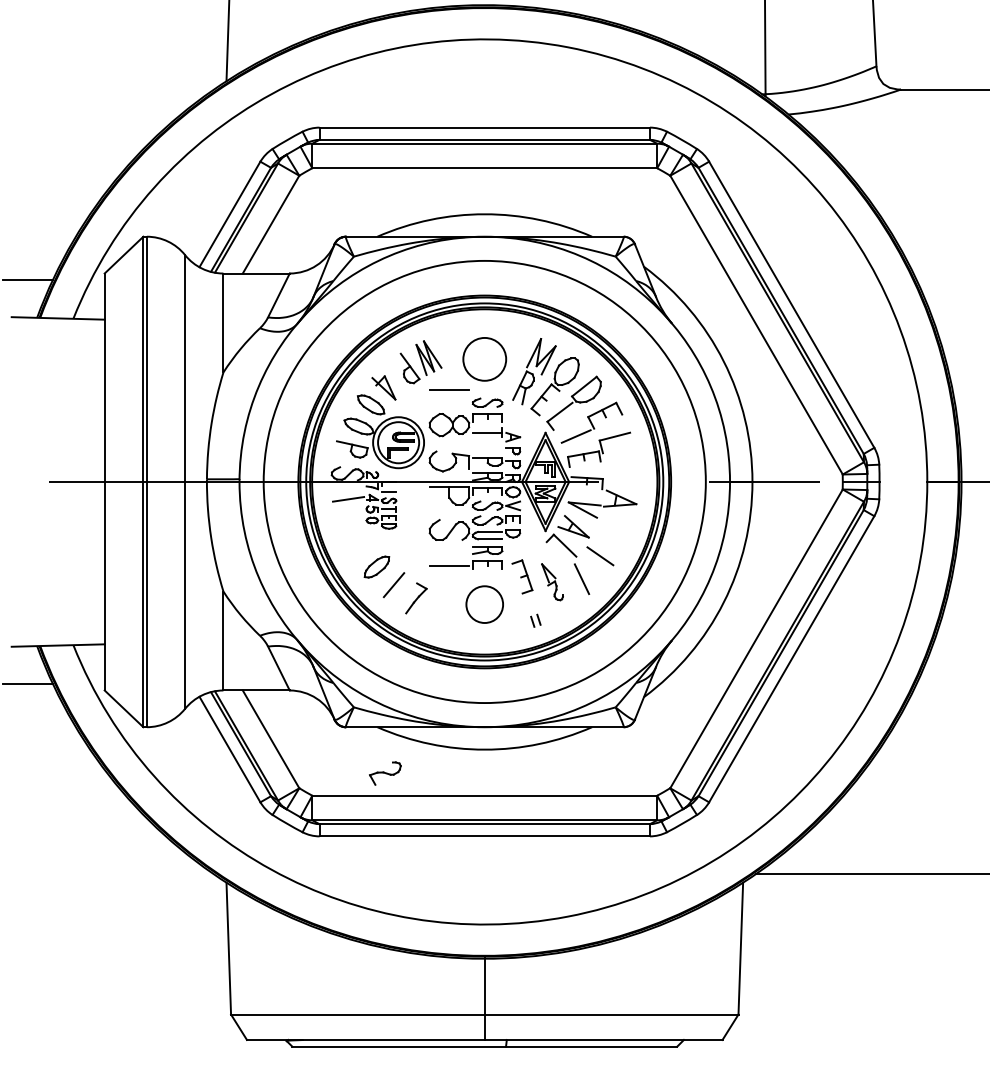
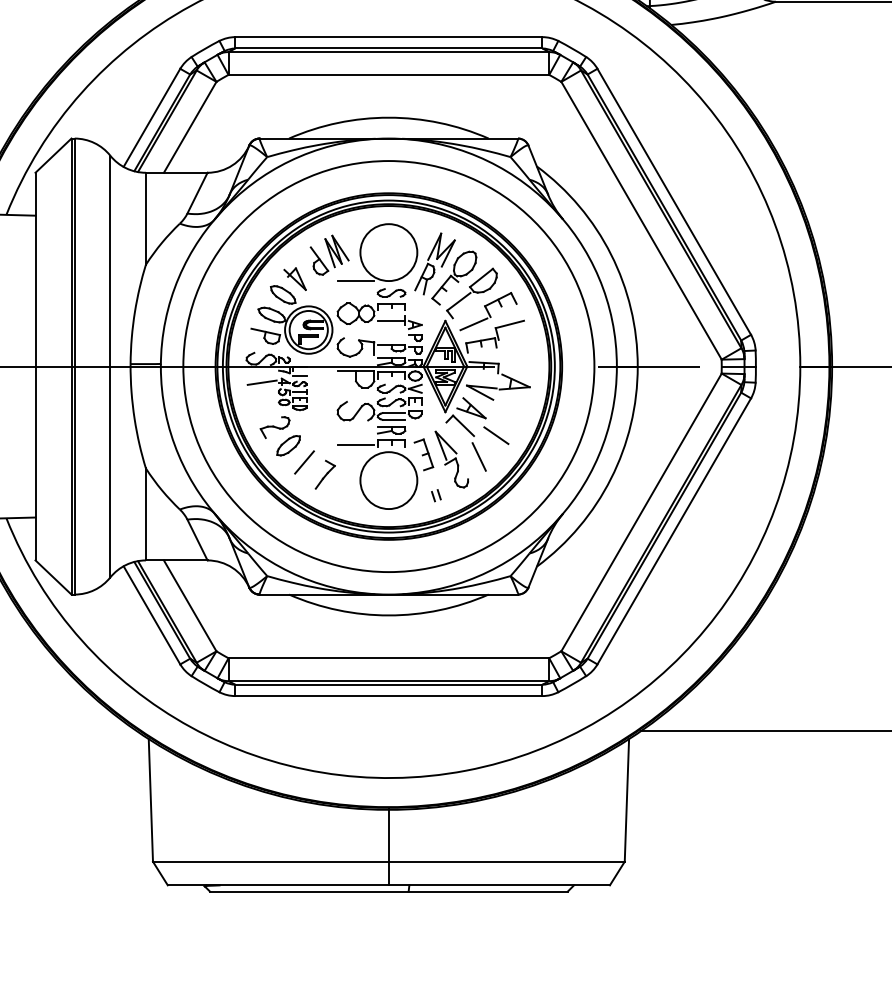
circle: (484, 358) -> (388, 251), size x1.43
part: (552, 582) -> (451, 460), size x1.67
circle: (484, 604) -> (388, 480), size x1.67
part: (385, 773) -> (275, 427), moved

